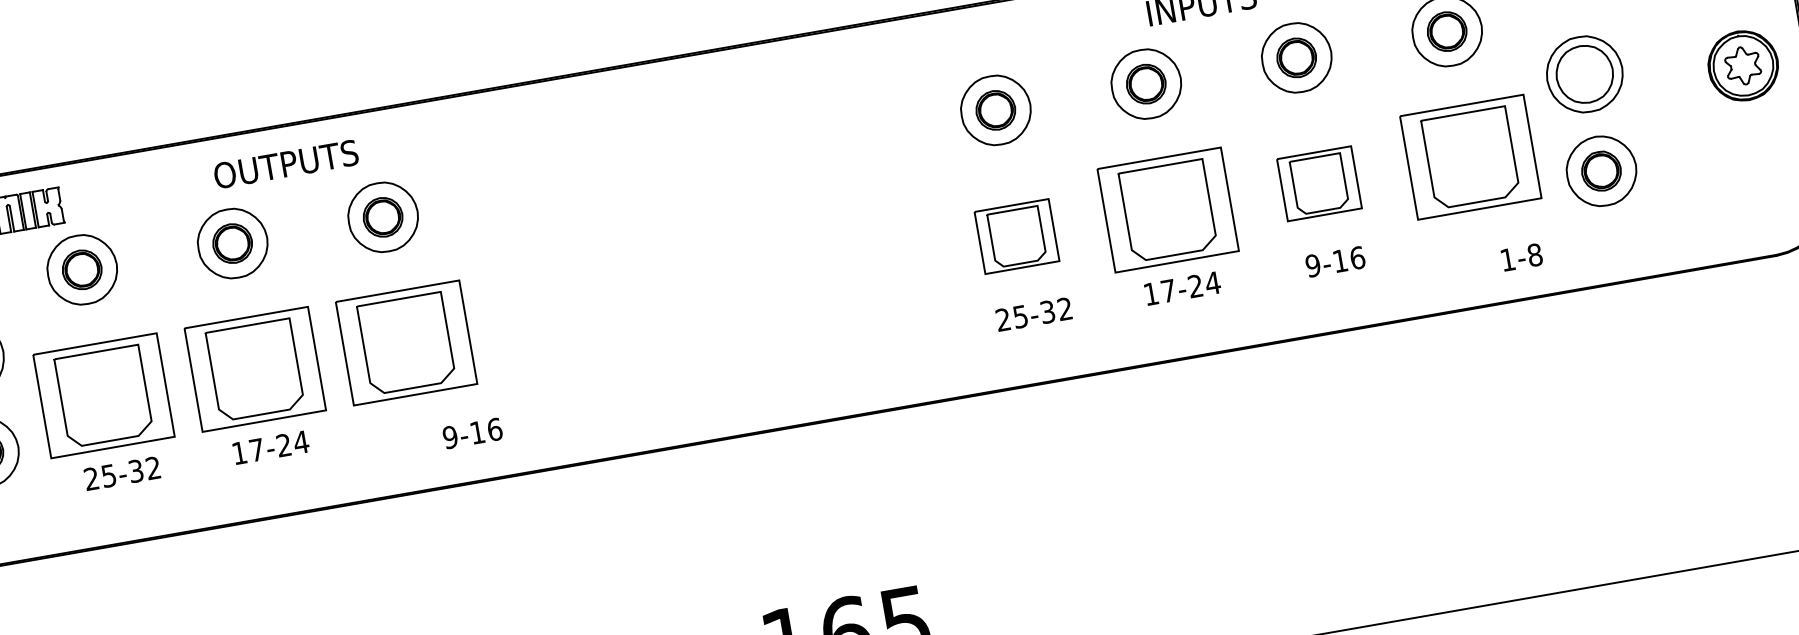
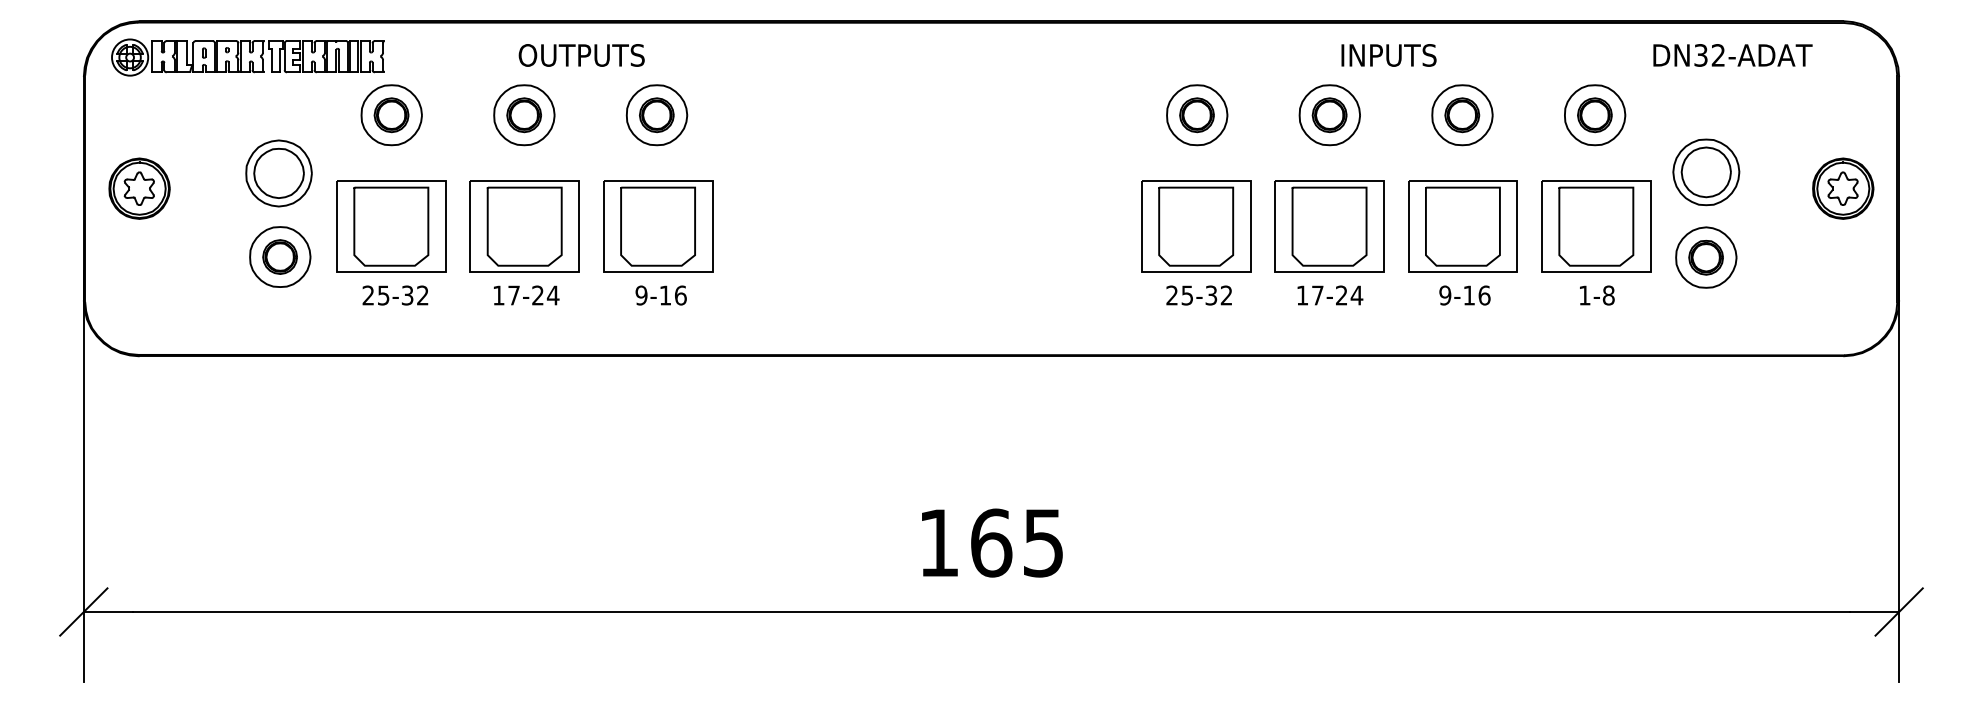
part: (1318, 184) -> (1462, 226), size x1.67
part: (1017, 236) -> (1196, 226), size x1.67
text: (1522, 257) -> (1597, 295), moved
text: (471, 433) -> (660, 295), moved

